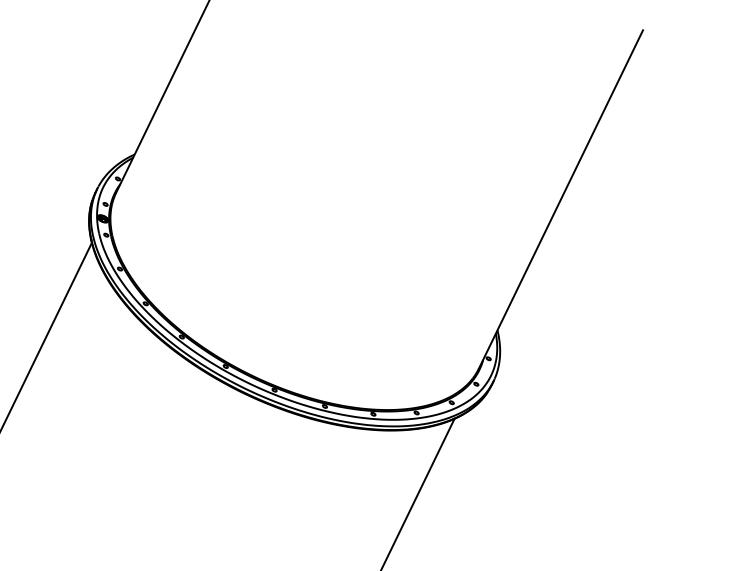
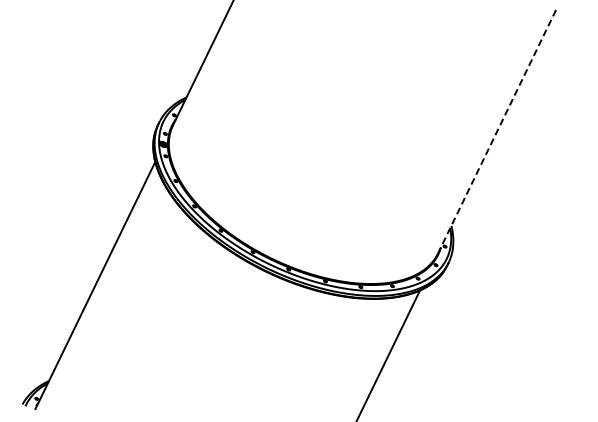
line: (560, 198) -> (497, 129), solid -> dashed

